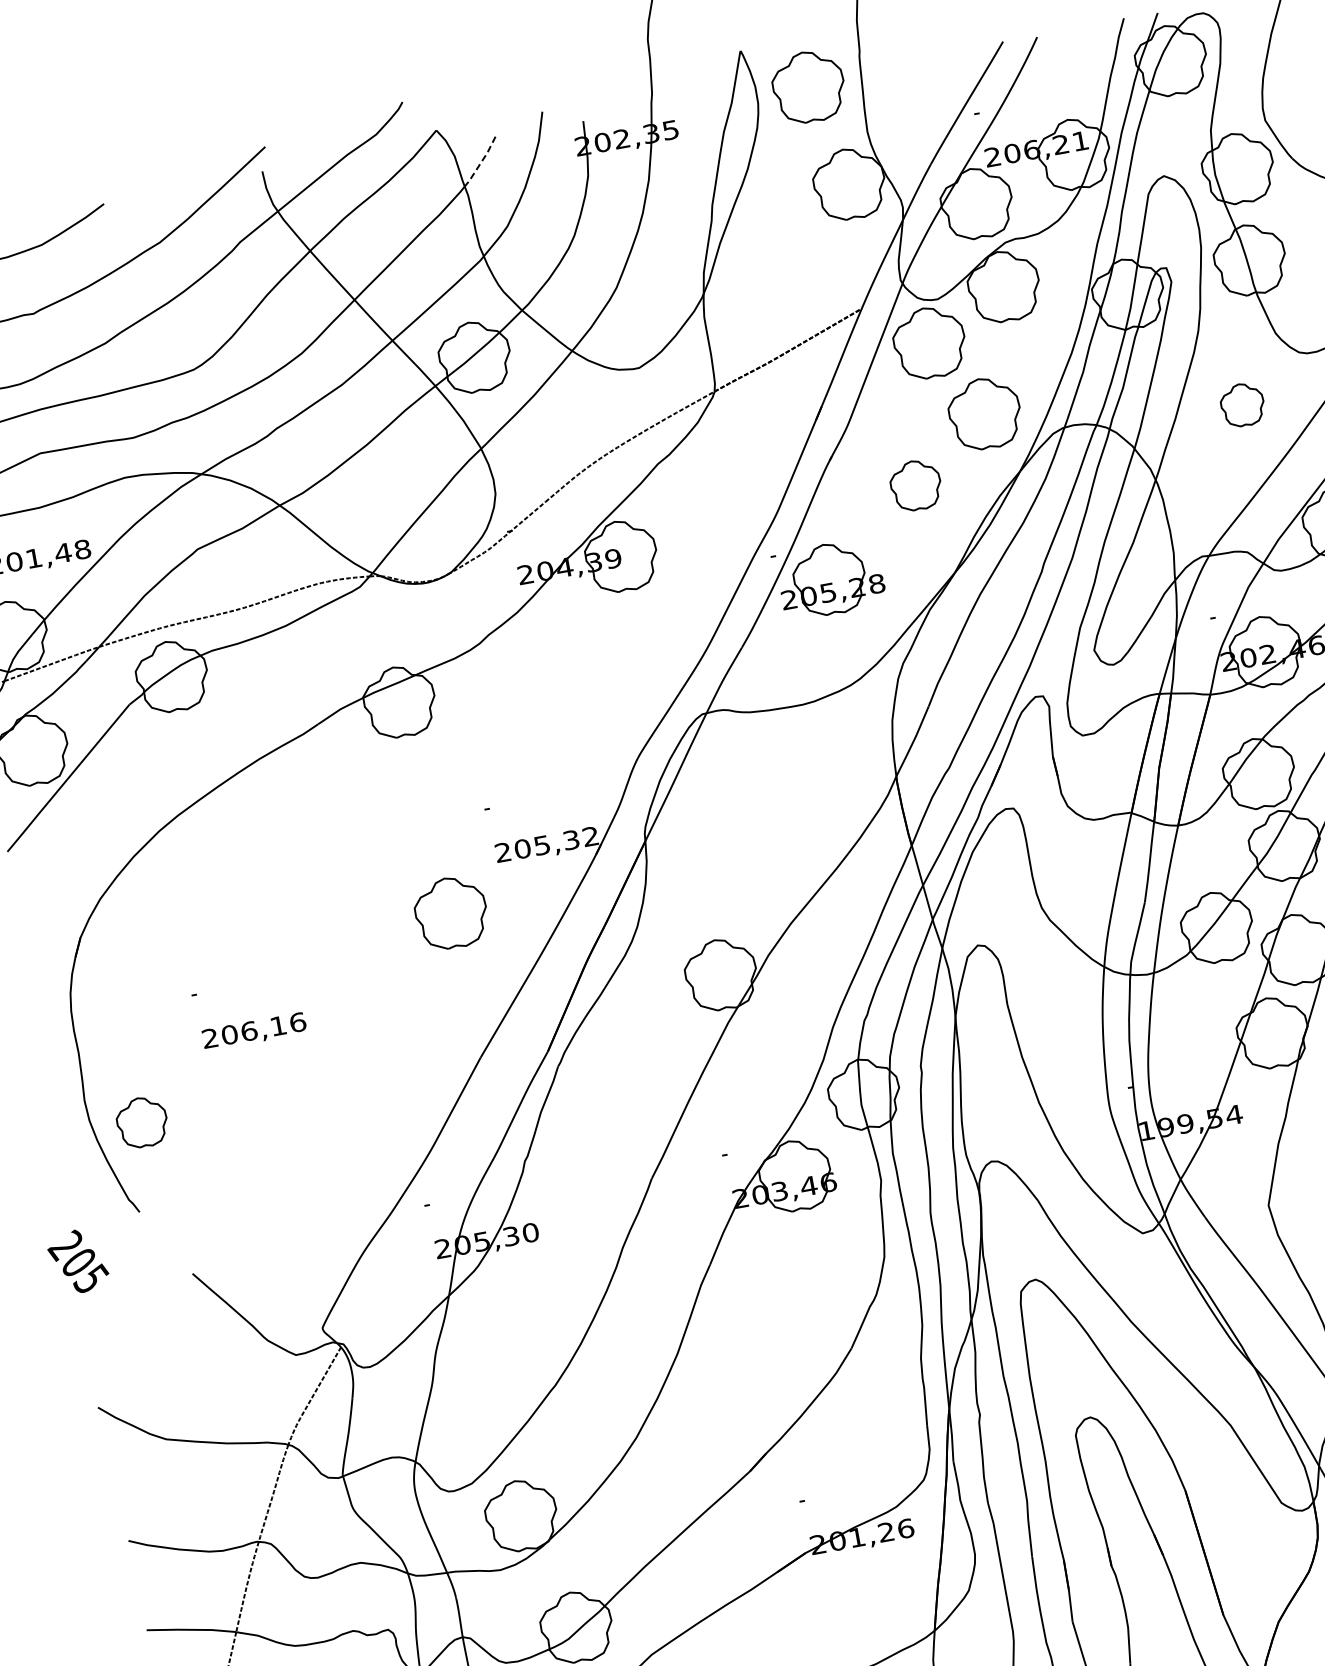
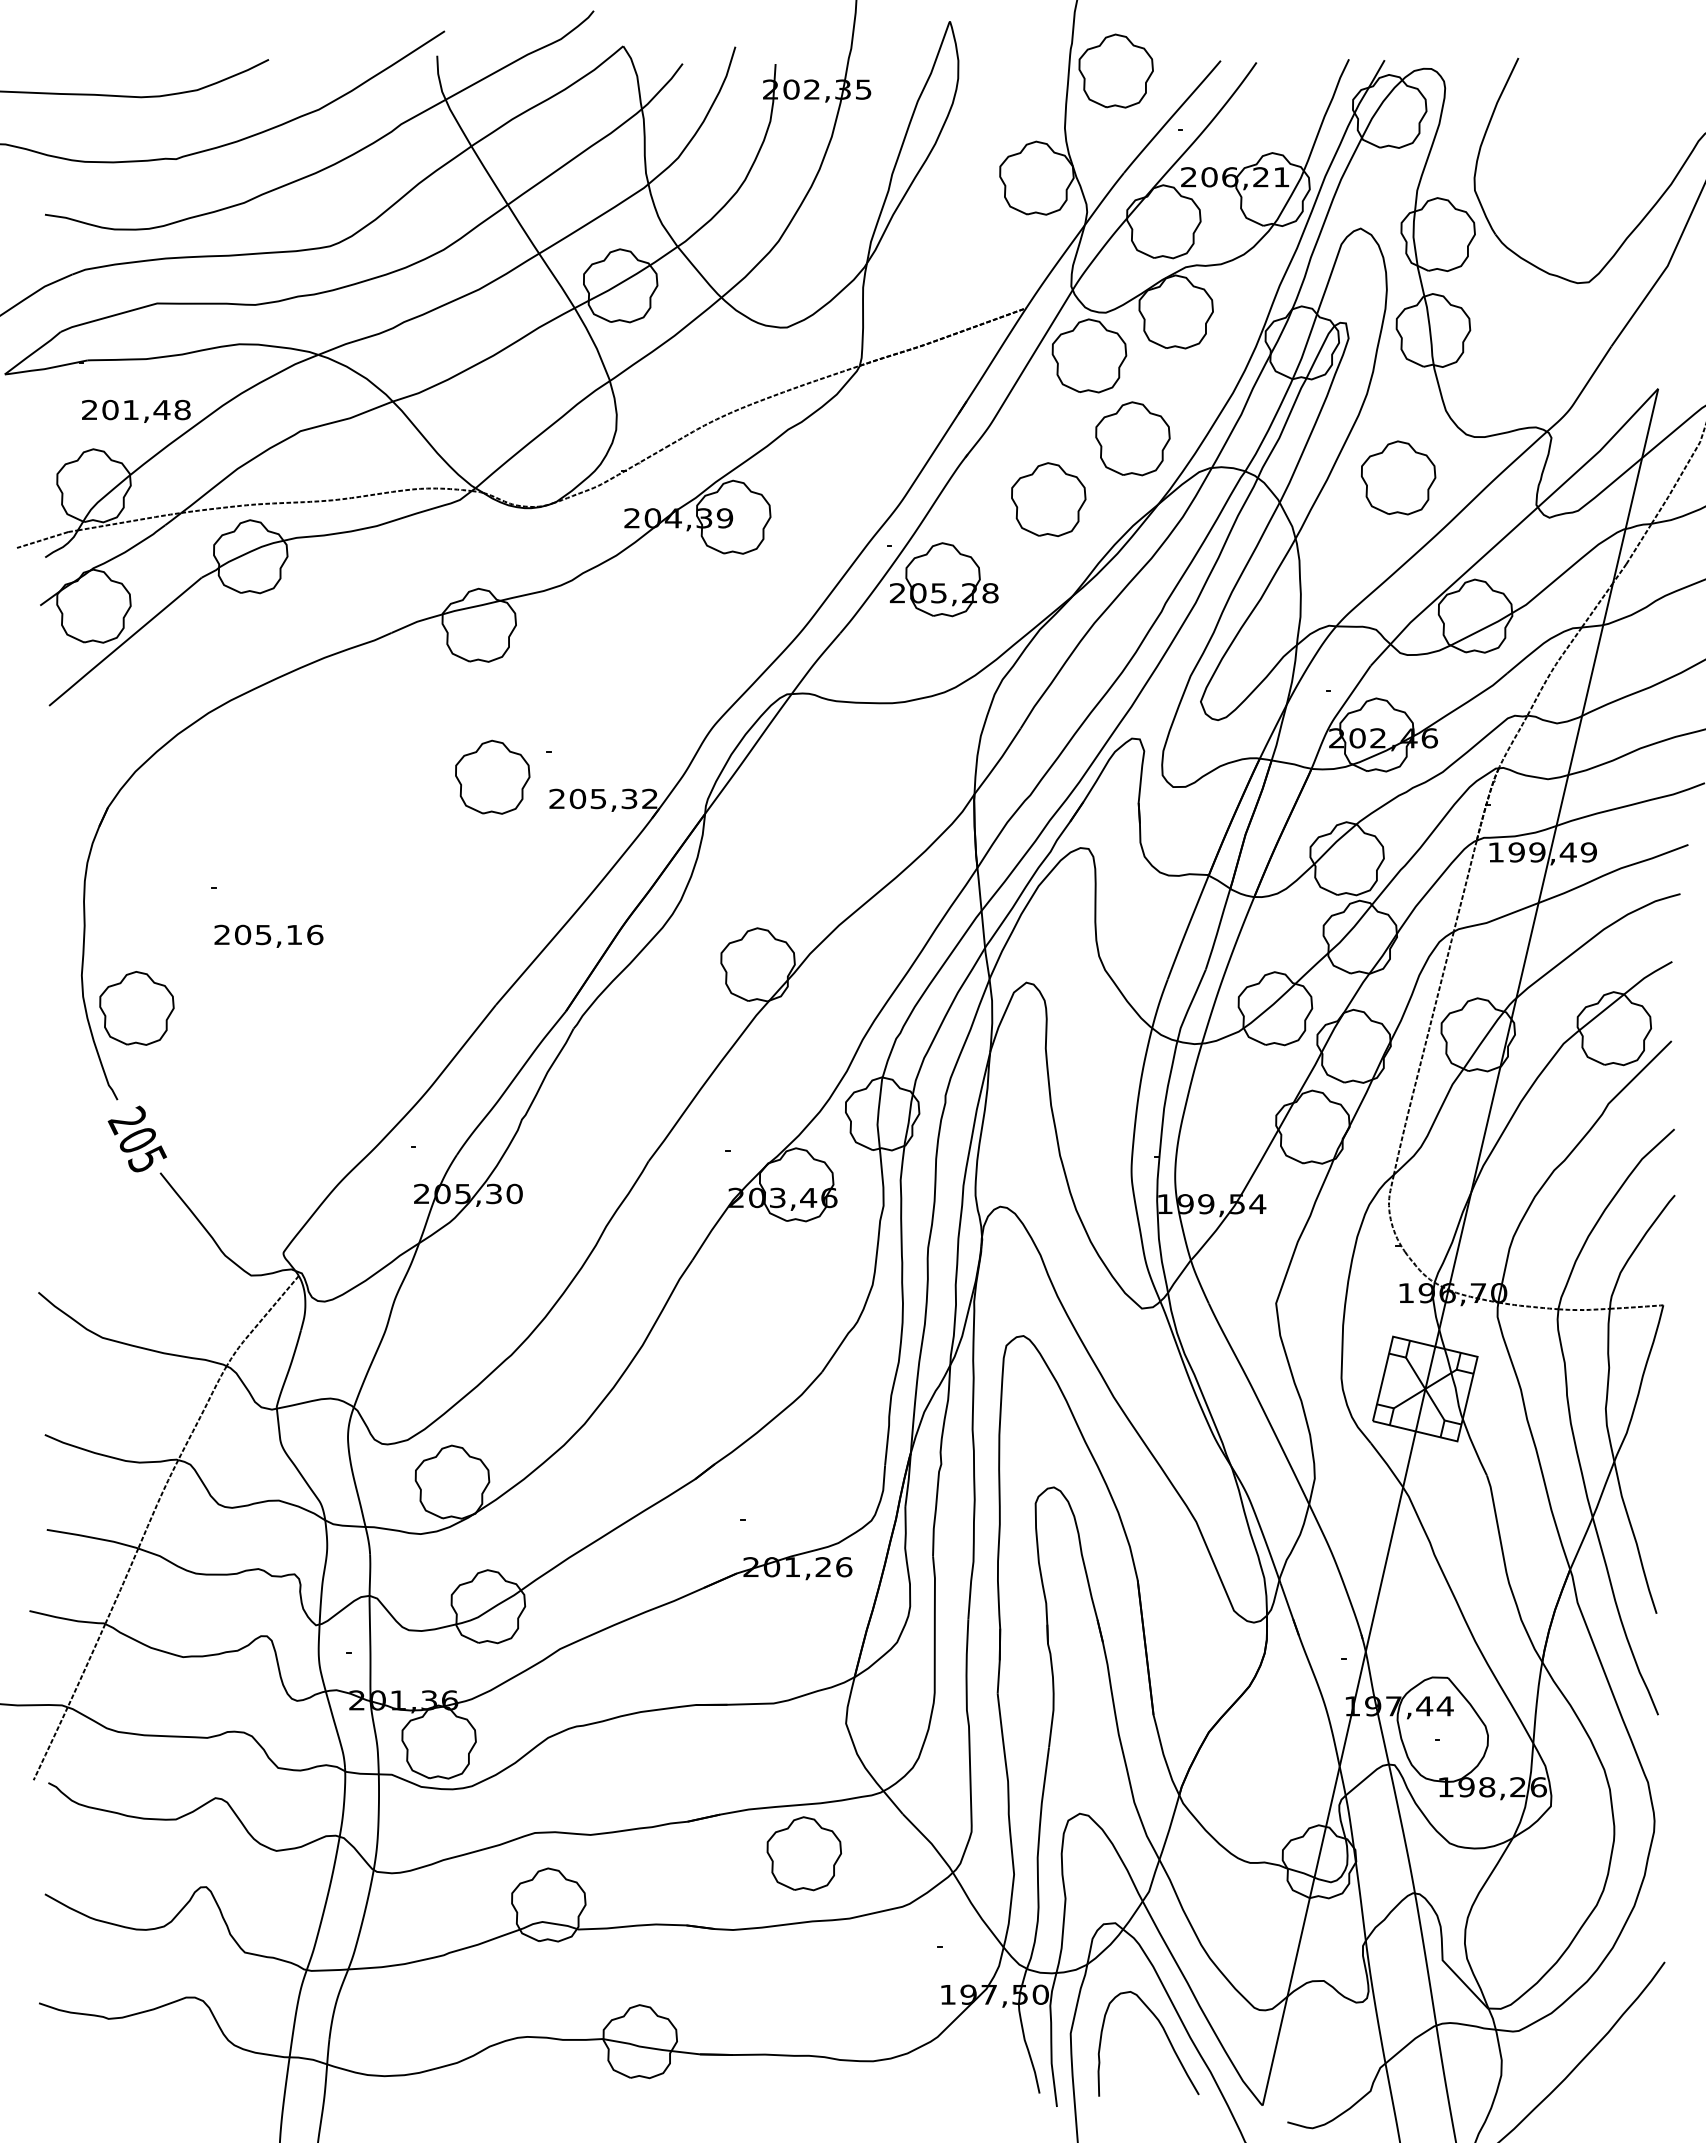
part: (808, 86) -> (1115, 70), moved
line: (481, 162) -> (663, 87), dashed -> solid
part: (1242, 404) -> (1398, 477), size x1.67
part: (915, 485) -> (1048, 499), size x1.43
part: (450, 912) -> (492, 776), moved
text: (249, 1030) -> (263, 934), 206,16 -> 205,16
part: (141, 1122) -> (136, 1008), size x1.43
text: (77, 1261) -> (136, 1138), moved

